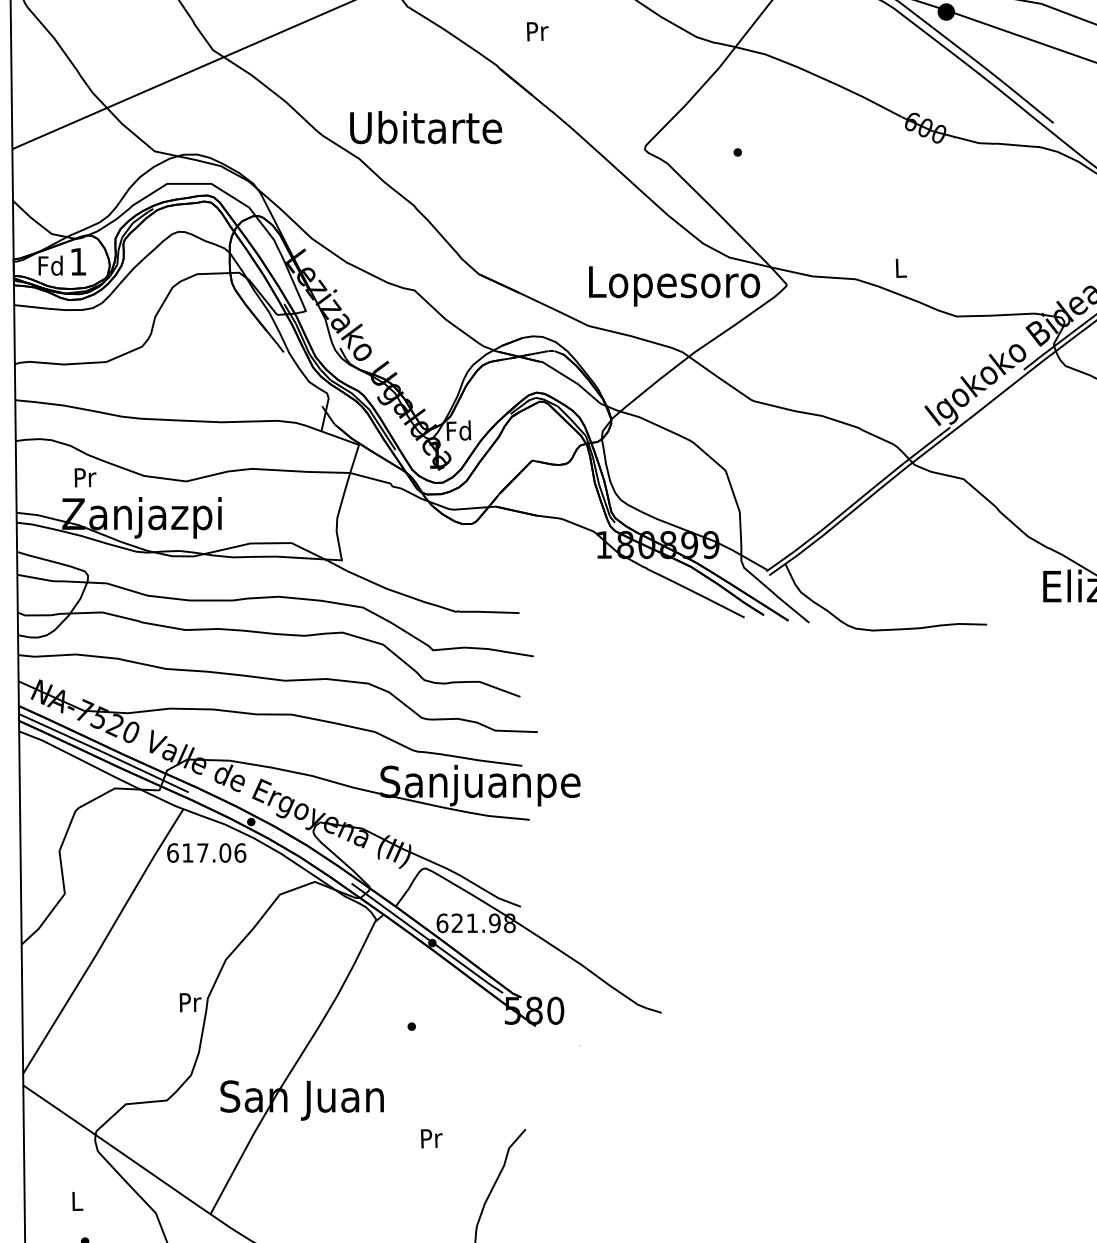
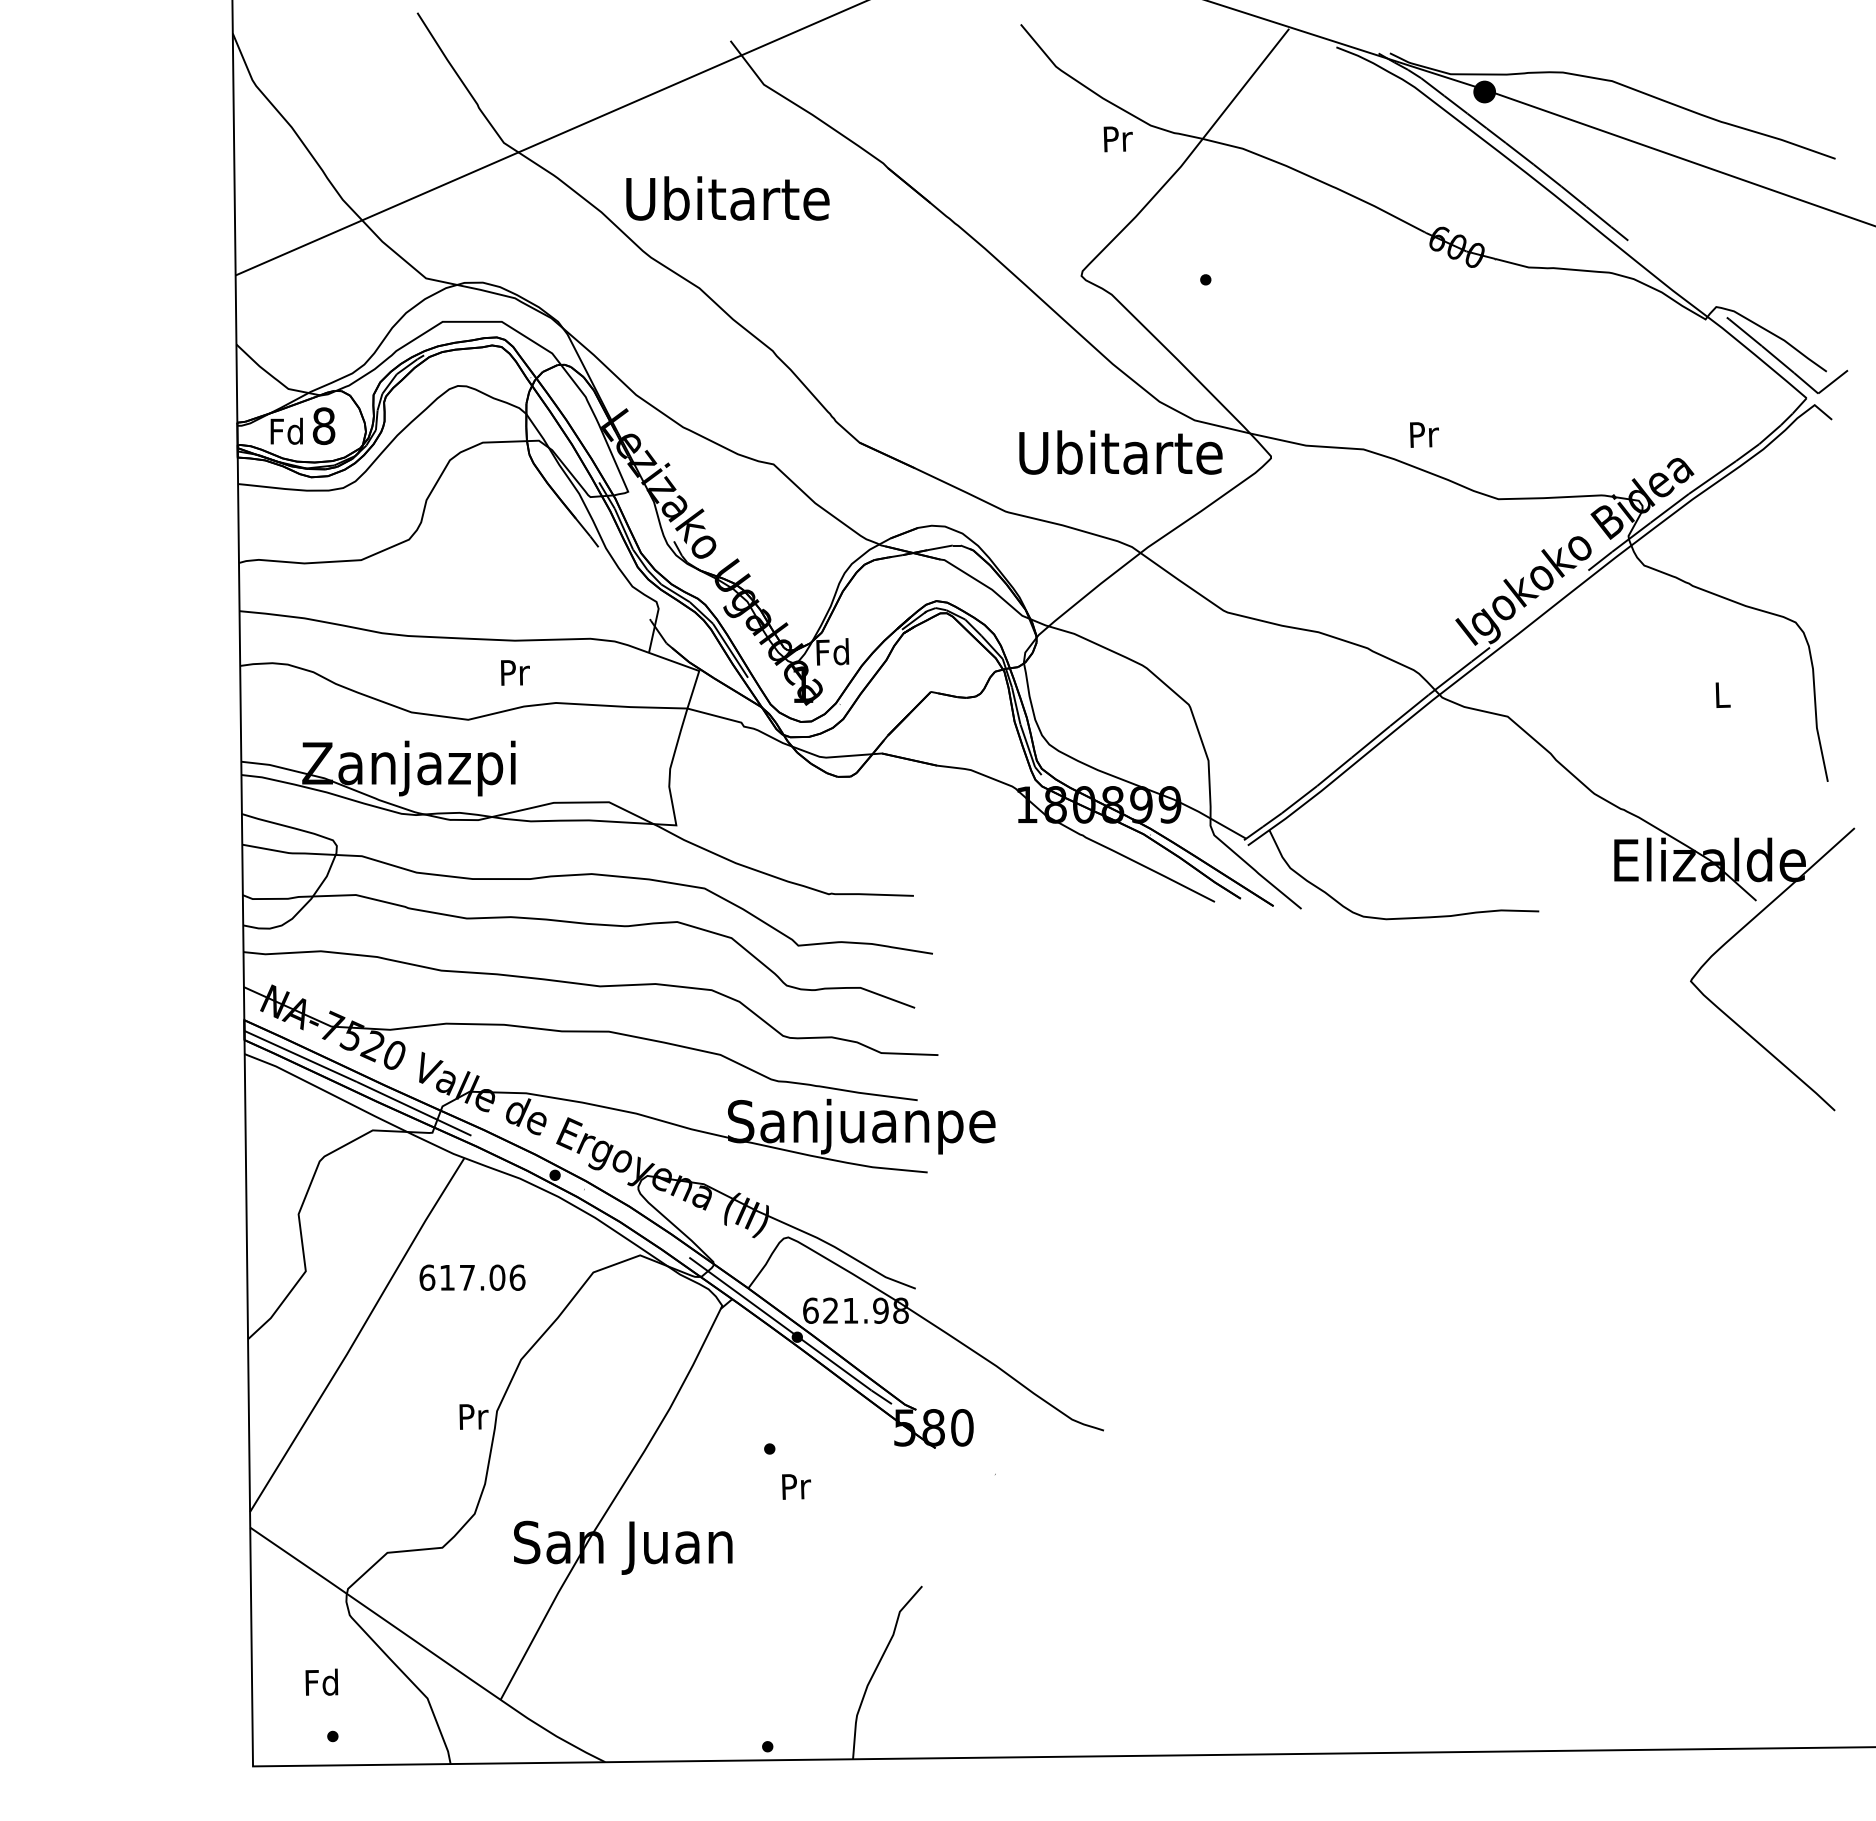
text: (537, 31) -> (1117, 139), moved
text: (425, 127) -> (727, 198), moved
text: (78, 262) -> (323, 426), 1 -> 8
text: (901, 268) -> (1424, 434), L -> Pr
text: (674, 285) -> (1120, 457), Lopesoro -> Ubitarte
text: (85, 477) -> (515, 672), moved
text: (206, 852) -> (472, 1277), moved
text: (431, 1138) -> (796, 1486), moved
text: (76, 1200) -> (321, 1681), L -> Fd

